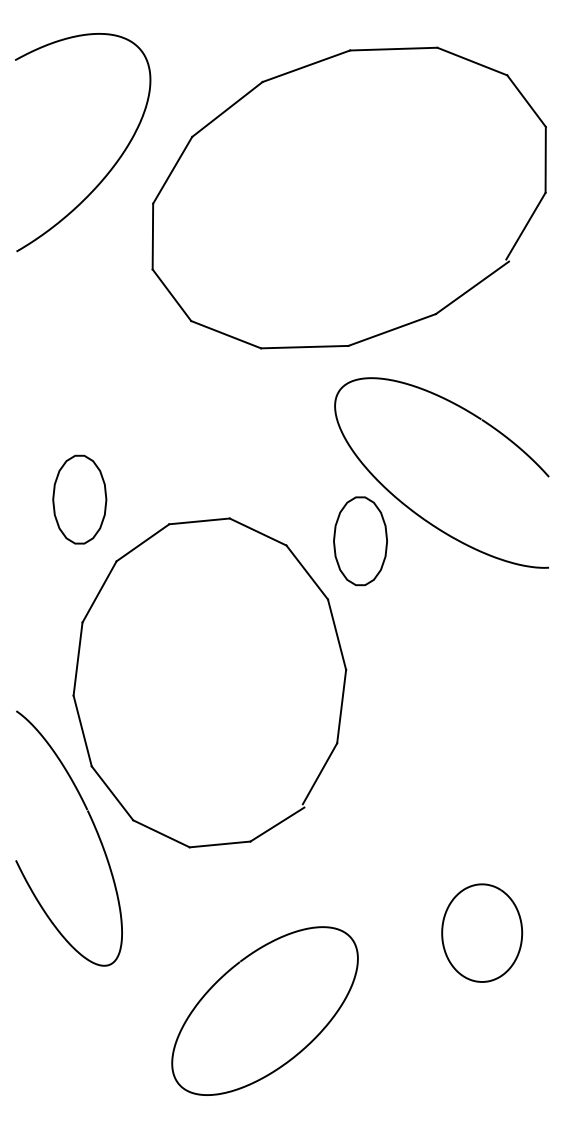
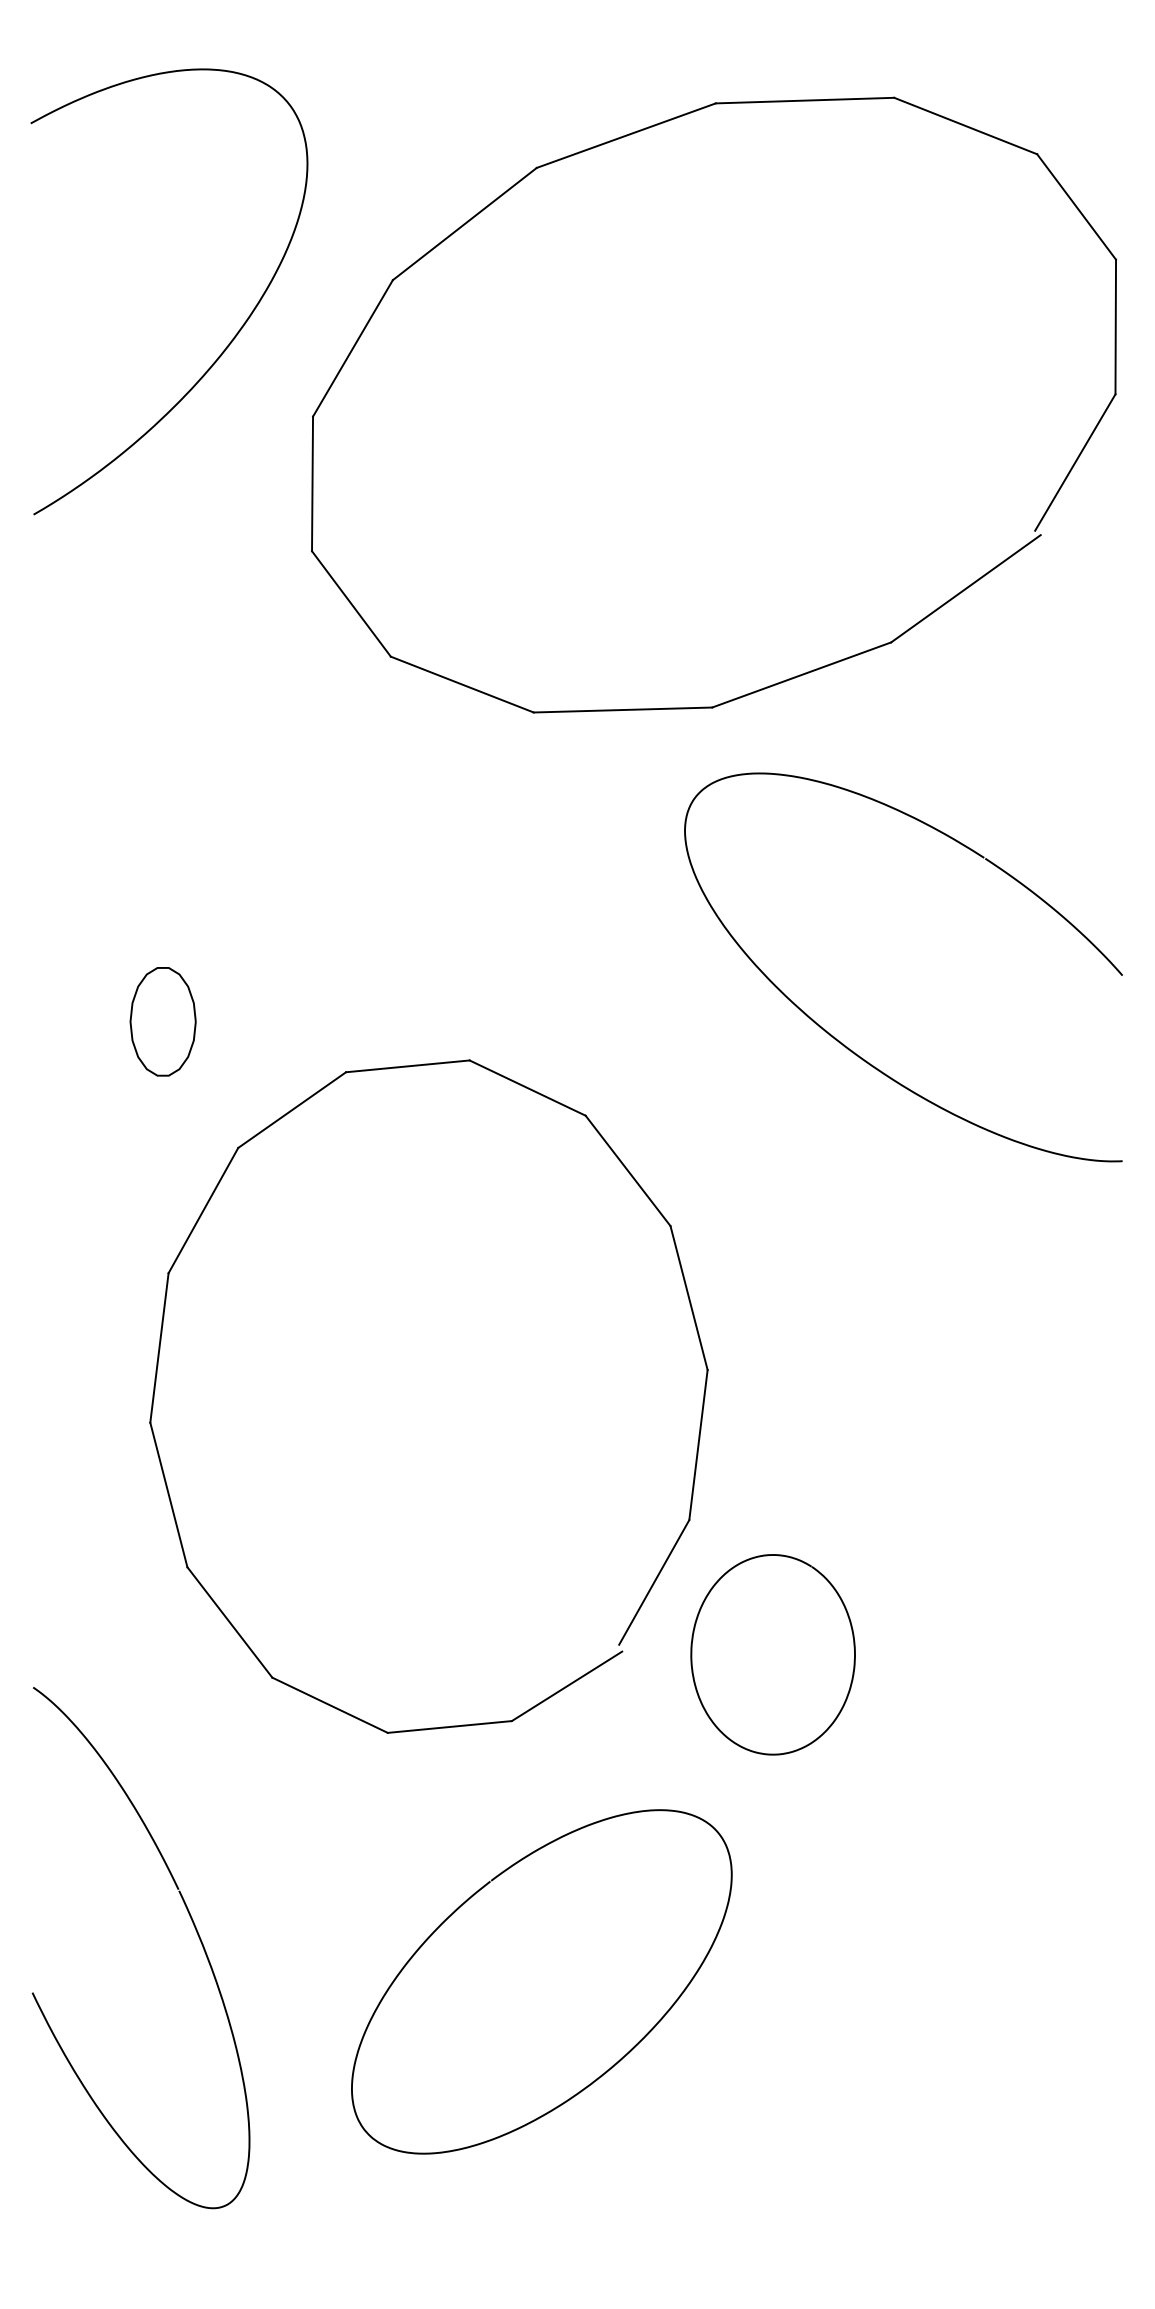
part: (79, 499) -> (162, 1021), size x0.6
part: (360, 541) -> (737, 1107), removed
part: (93, 826) -> (191, 1923), moved
curve: (520, 926) -> (851, 1641), moved
curve: (232, 969) -> (475, 1896), moved

